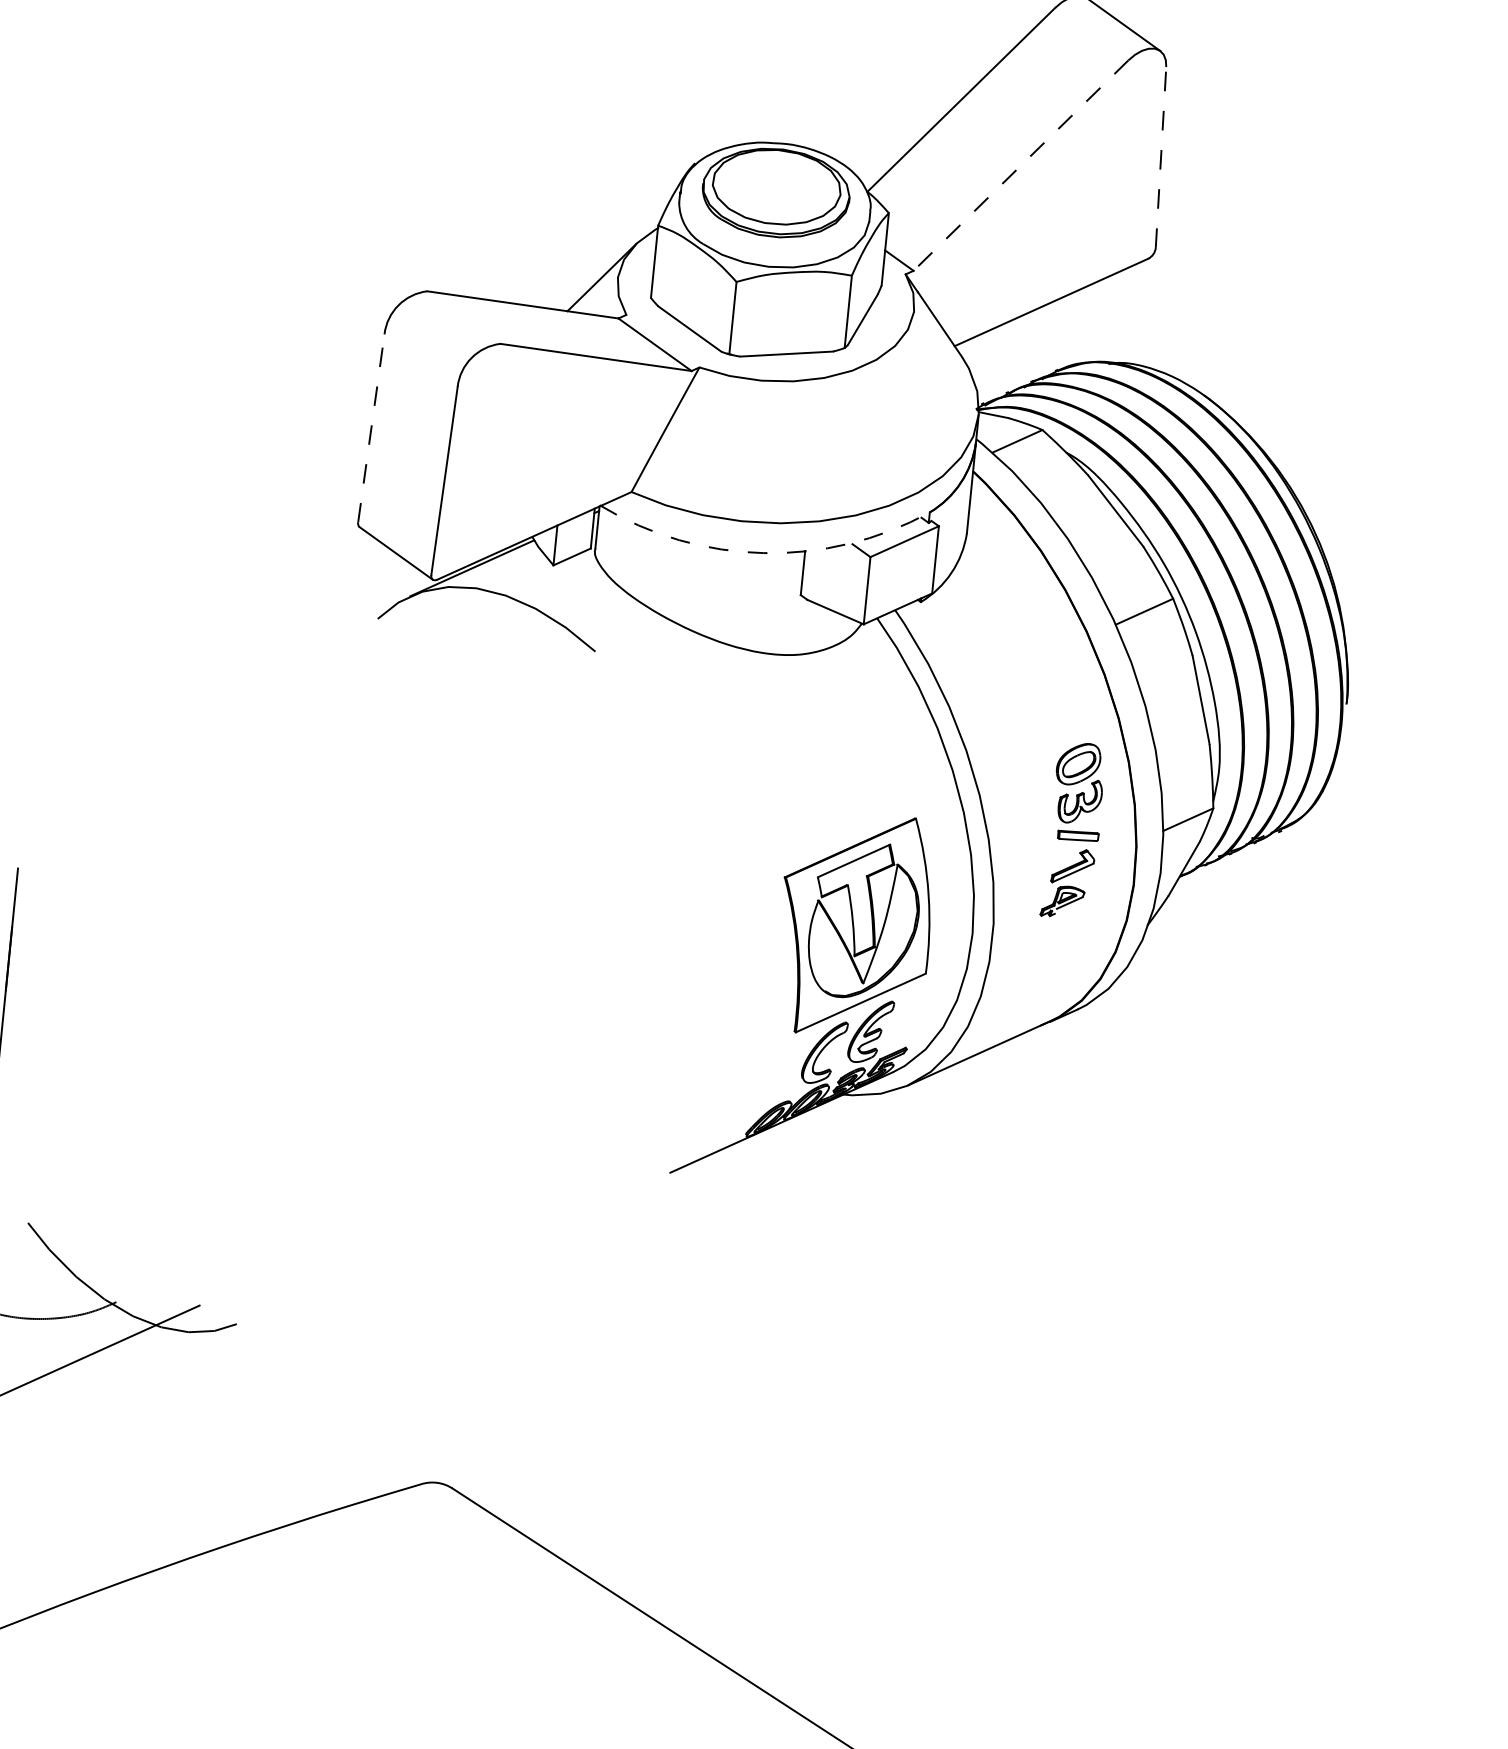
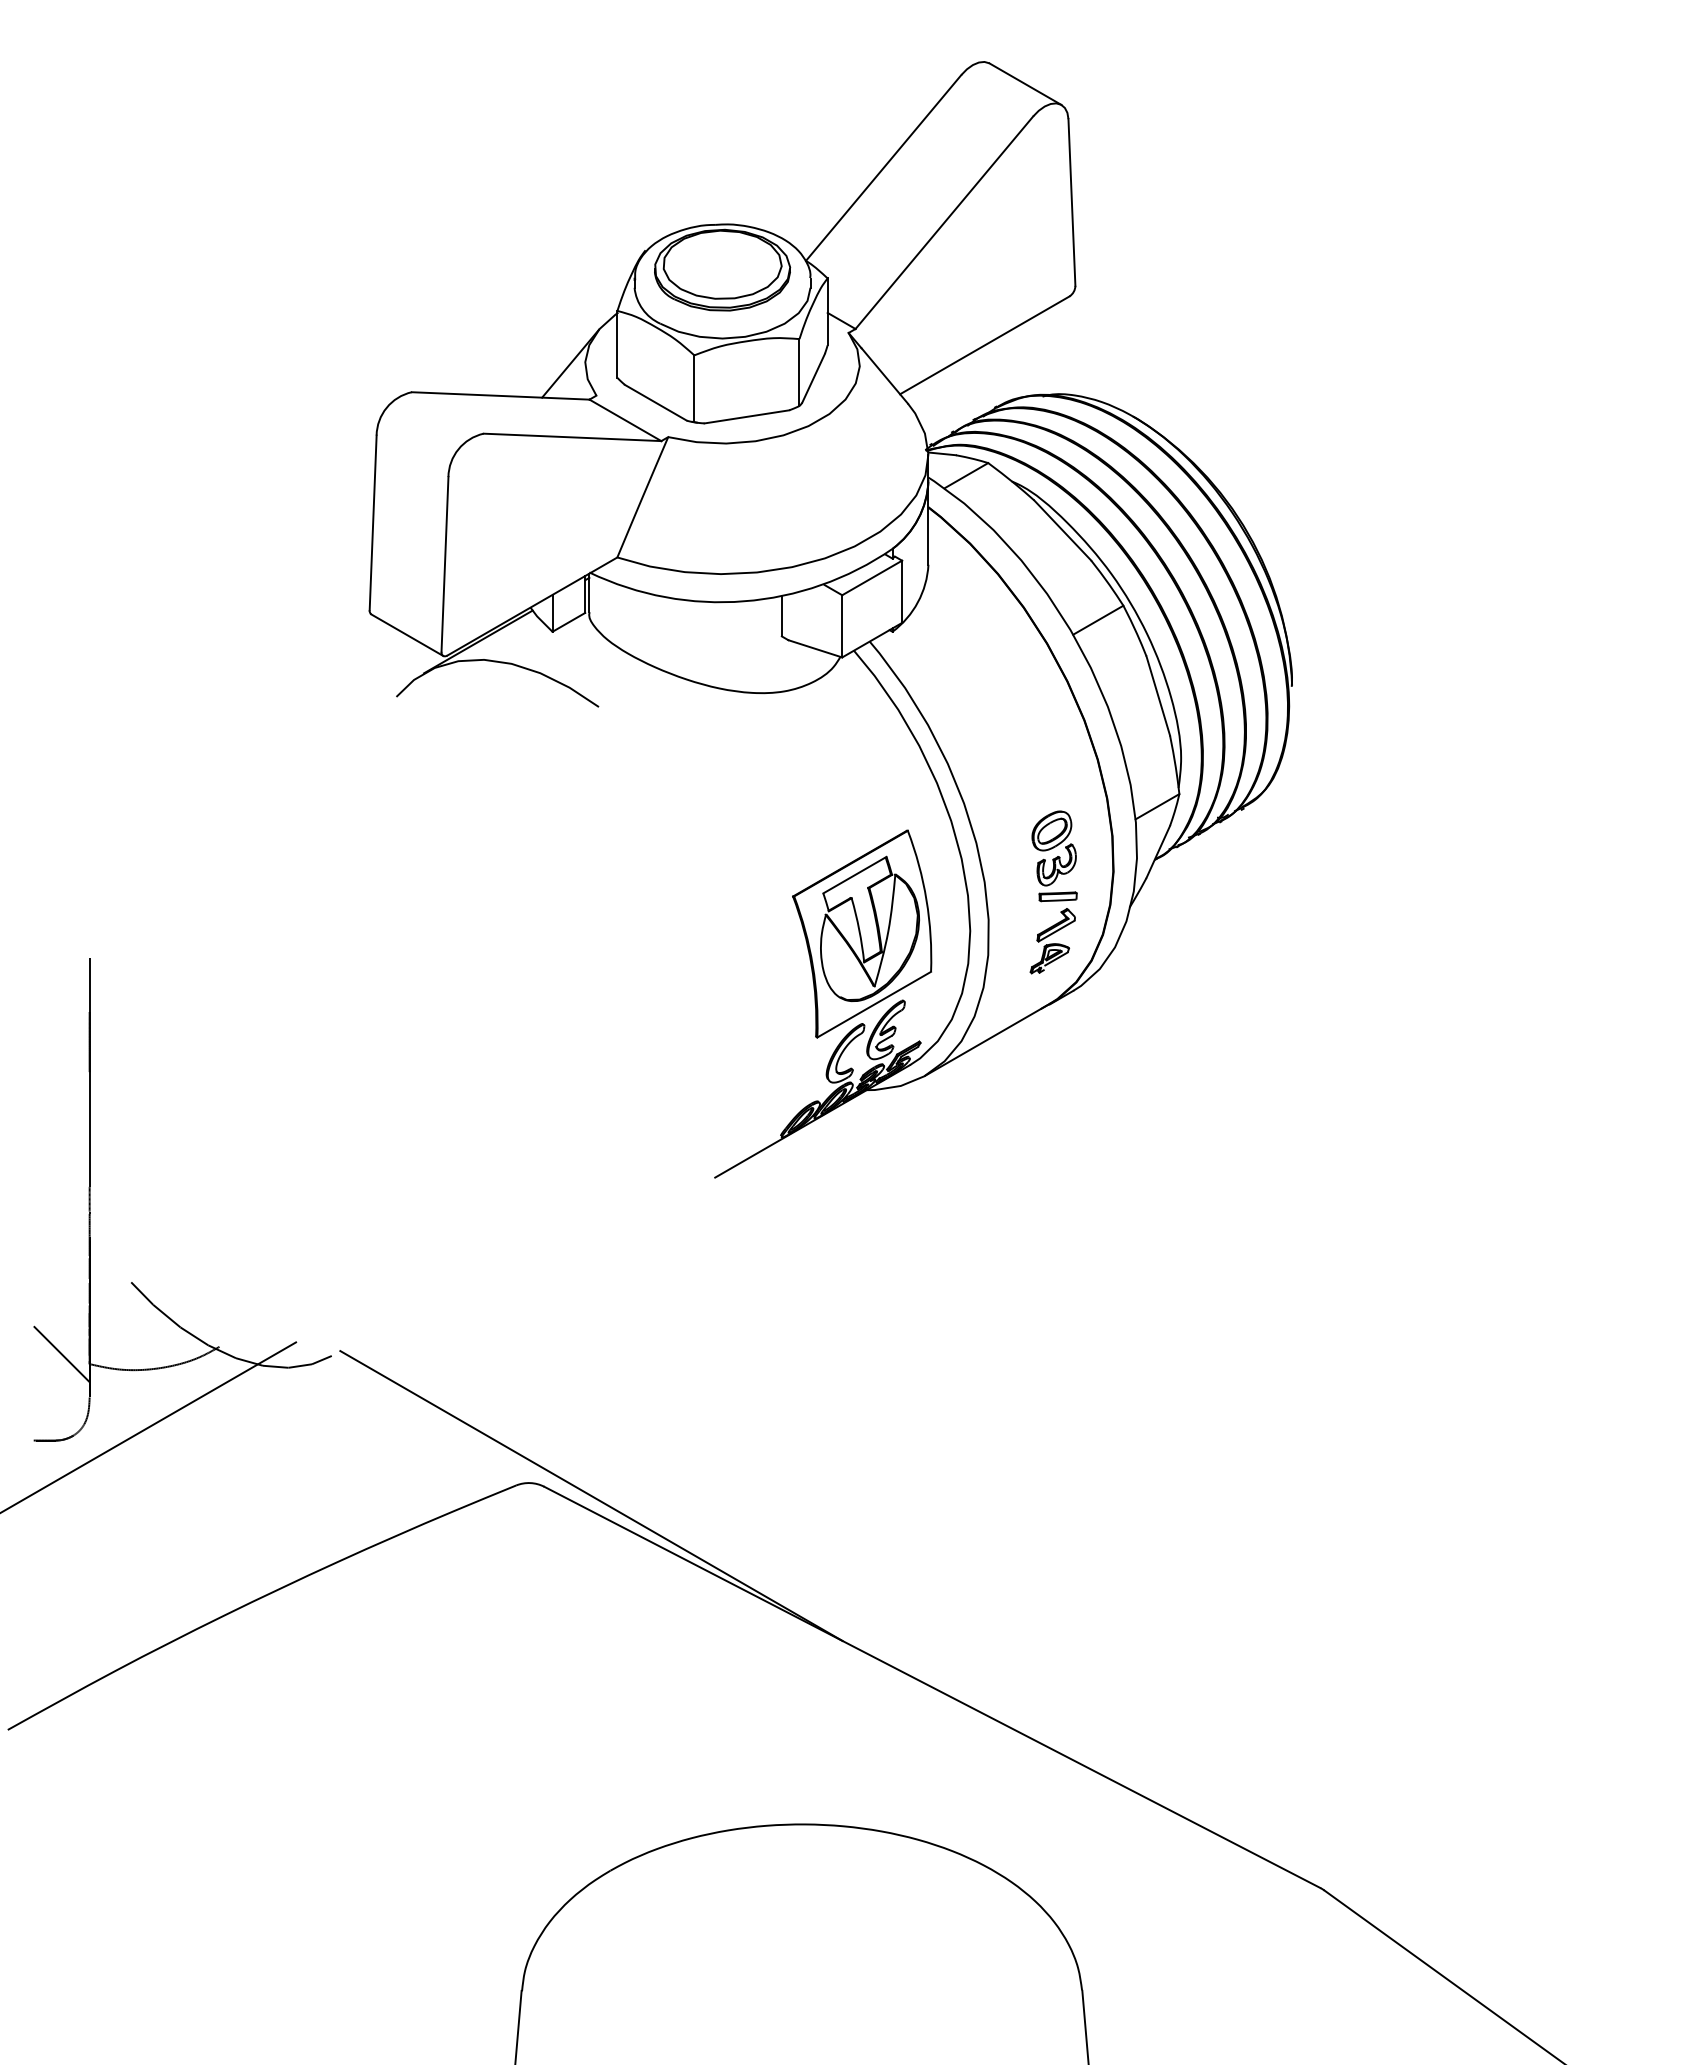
line: (1160, 157) -> (1071, 202), dashed -> solid
line: (1021, 166) -> (944, 223), dashed -> solid
line: (371, 427) -> (373, 522), dashed -> solid
arc: (764, 553) -> (744, 601), dashed -> solid
part: (1073, 830) -> (1053, 892), moved
line: (502, 1502) -> (591, 1495), added

